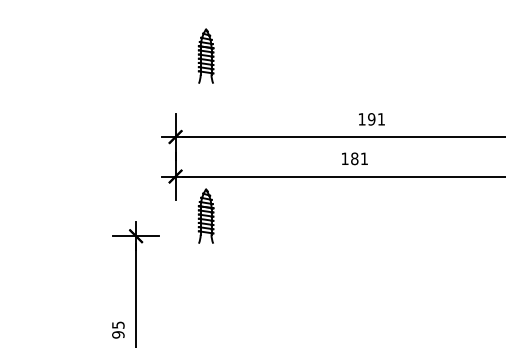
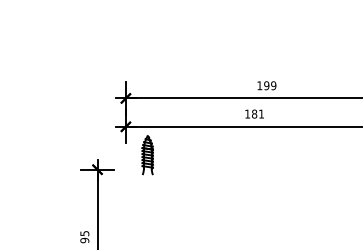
part: (205, 55) -> (147, 39), removed
text: (381, 119) -> (273, 85), 191 -> 199

